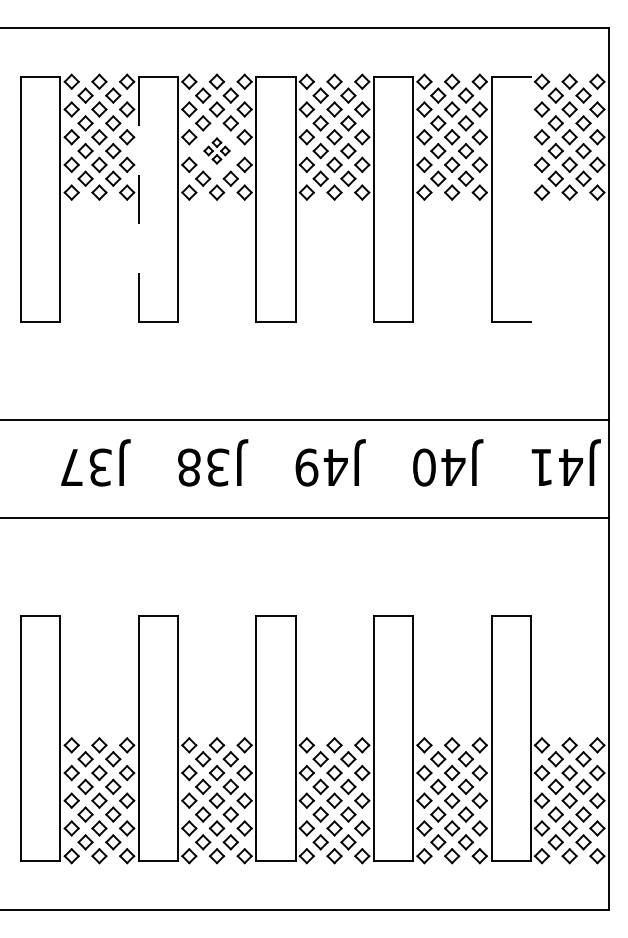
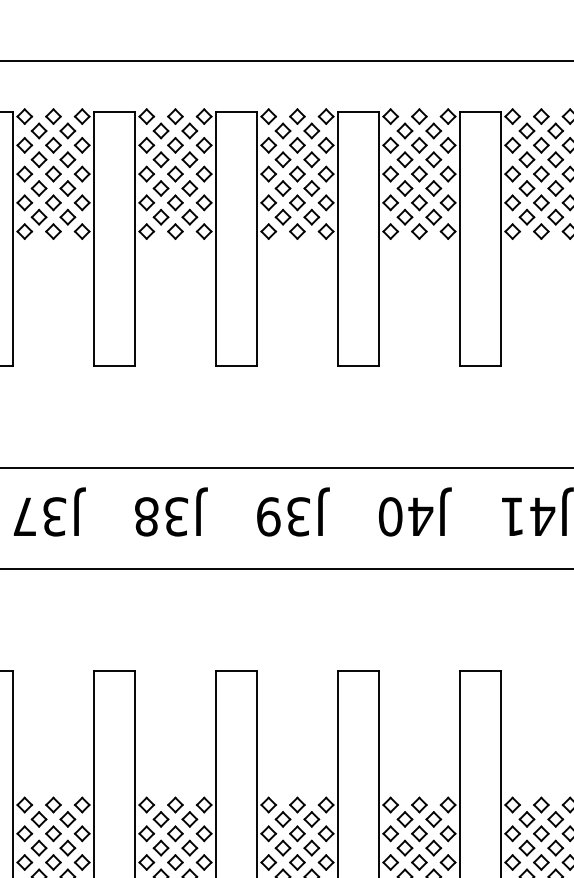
part: (216, 150) -> (174, 187), size x1.67
line: (530, 199) -> (500, 238), added
line: (138, 200) -> (94, 239), dashed -> solid
text: (335, 467) -> (298, 516), J49 -> J39

